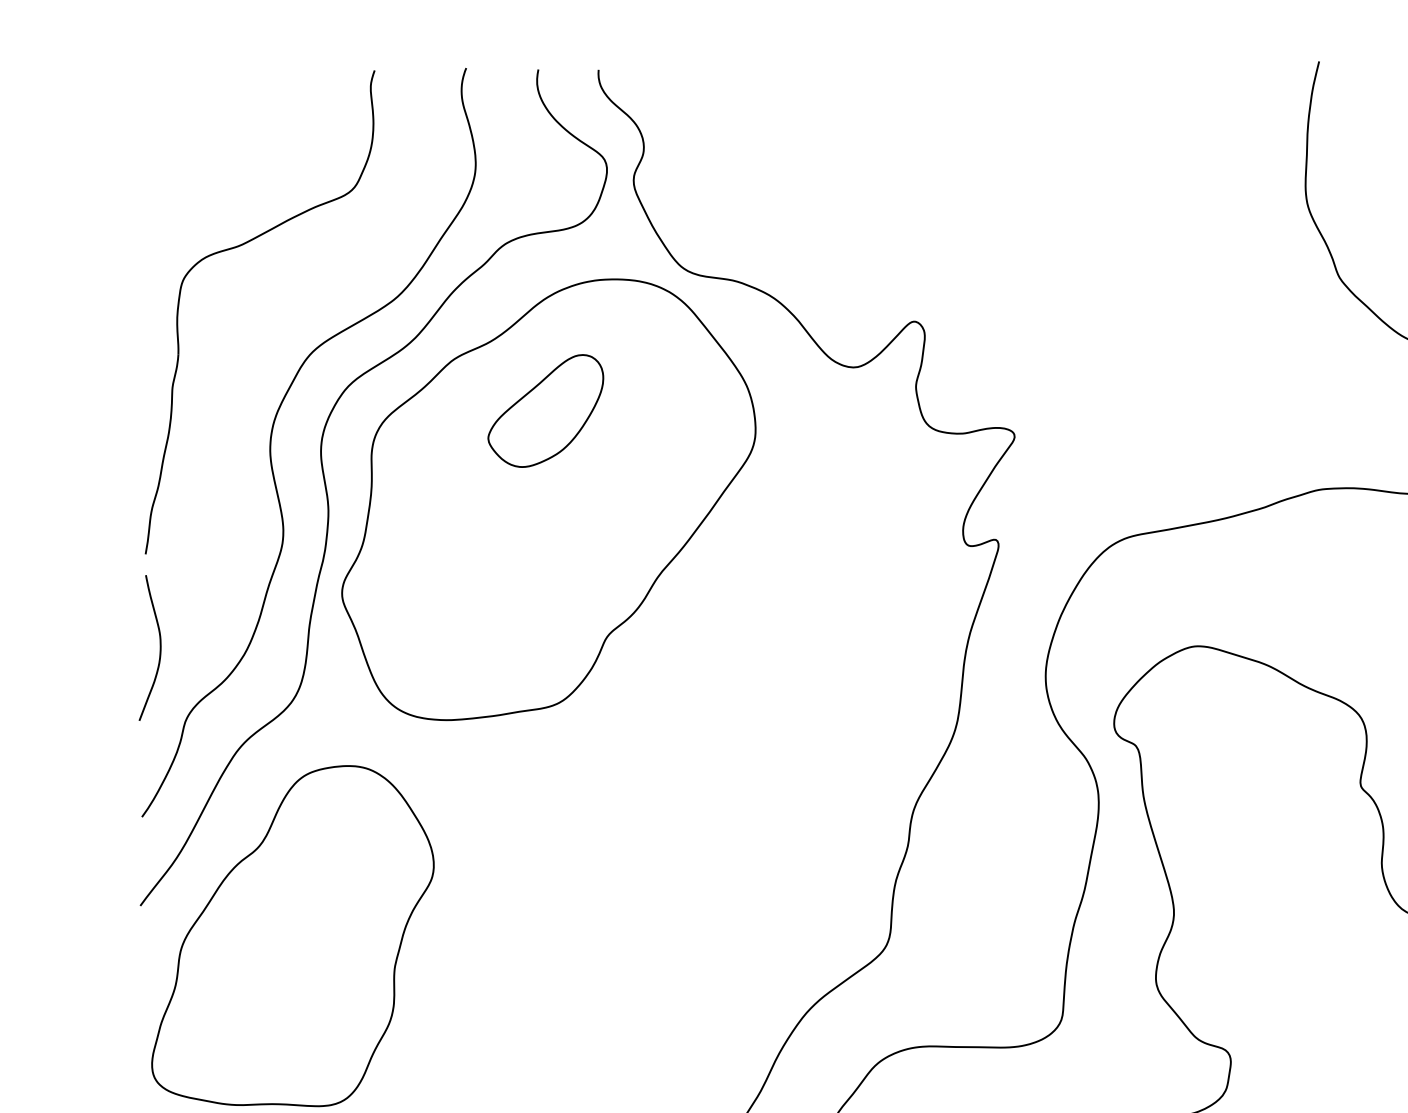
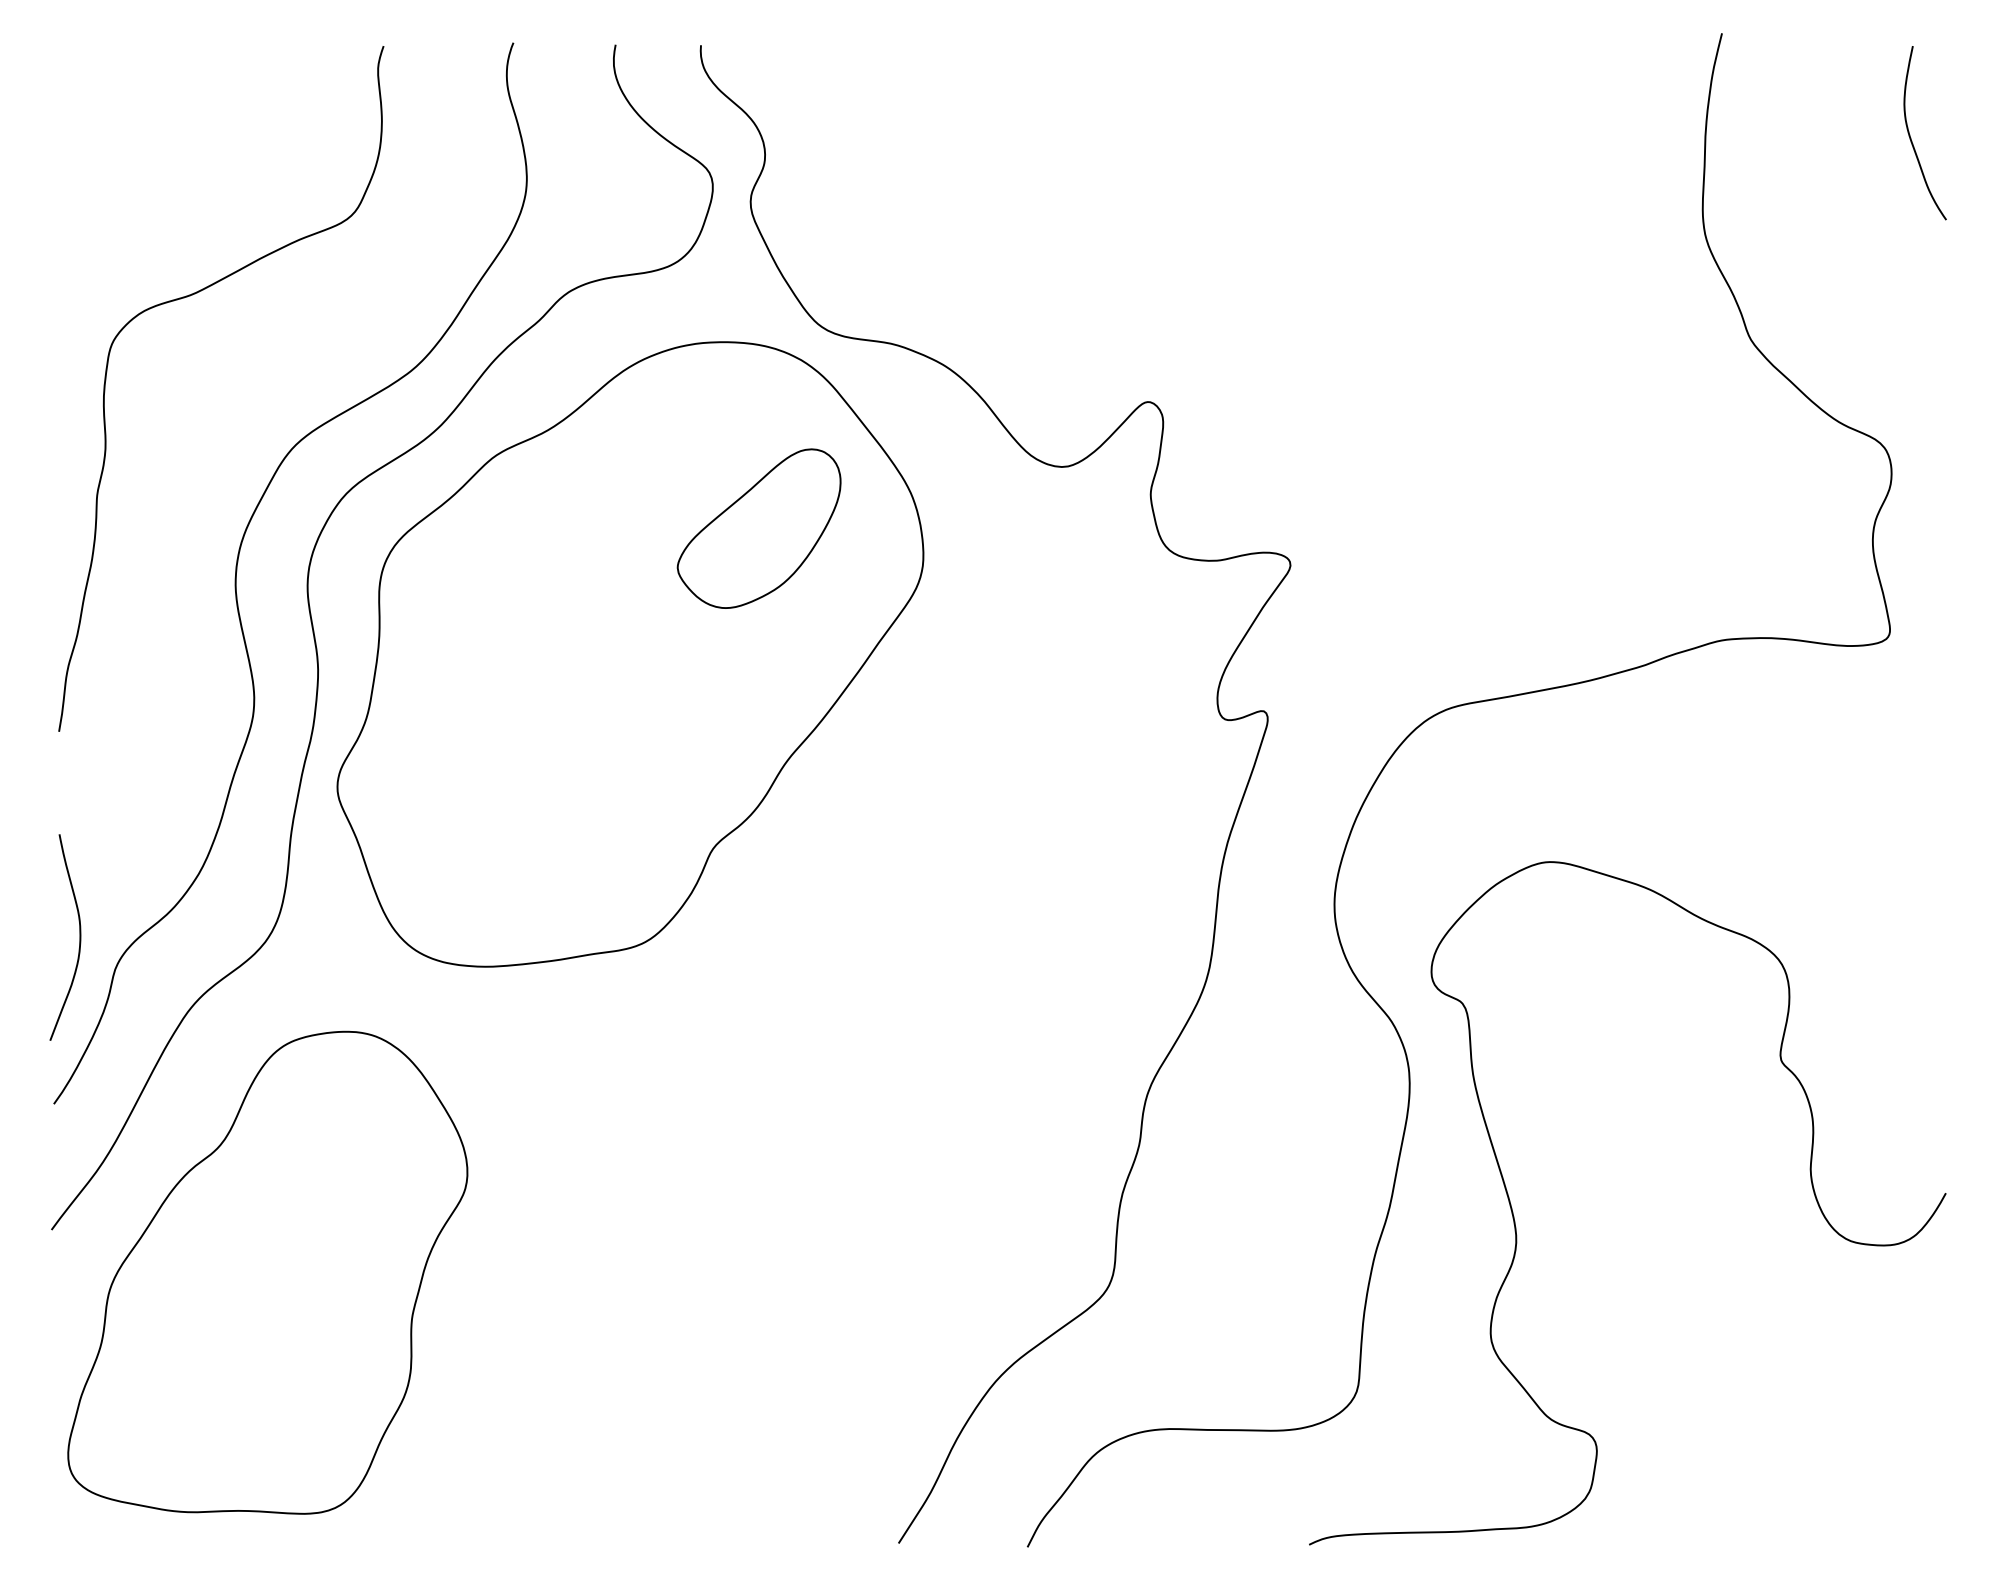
part: (545, 410) -> (758, 528), moved
curve: (160, 648) -> (79, 937), moved

